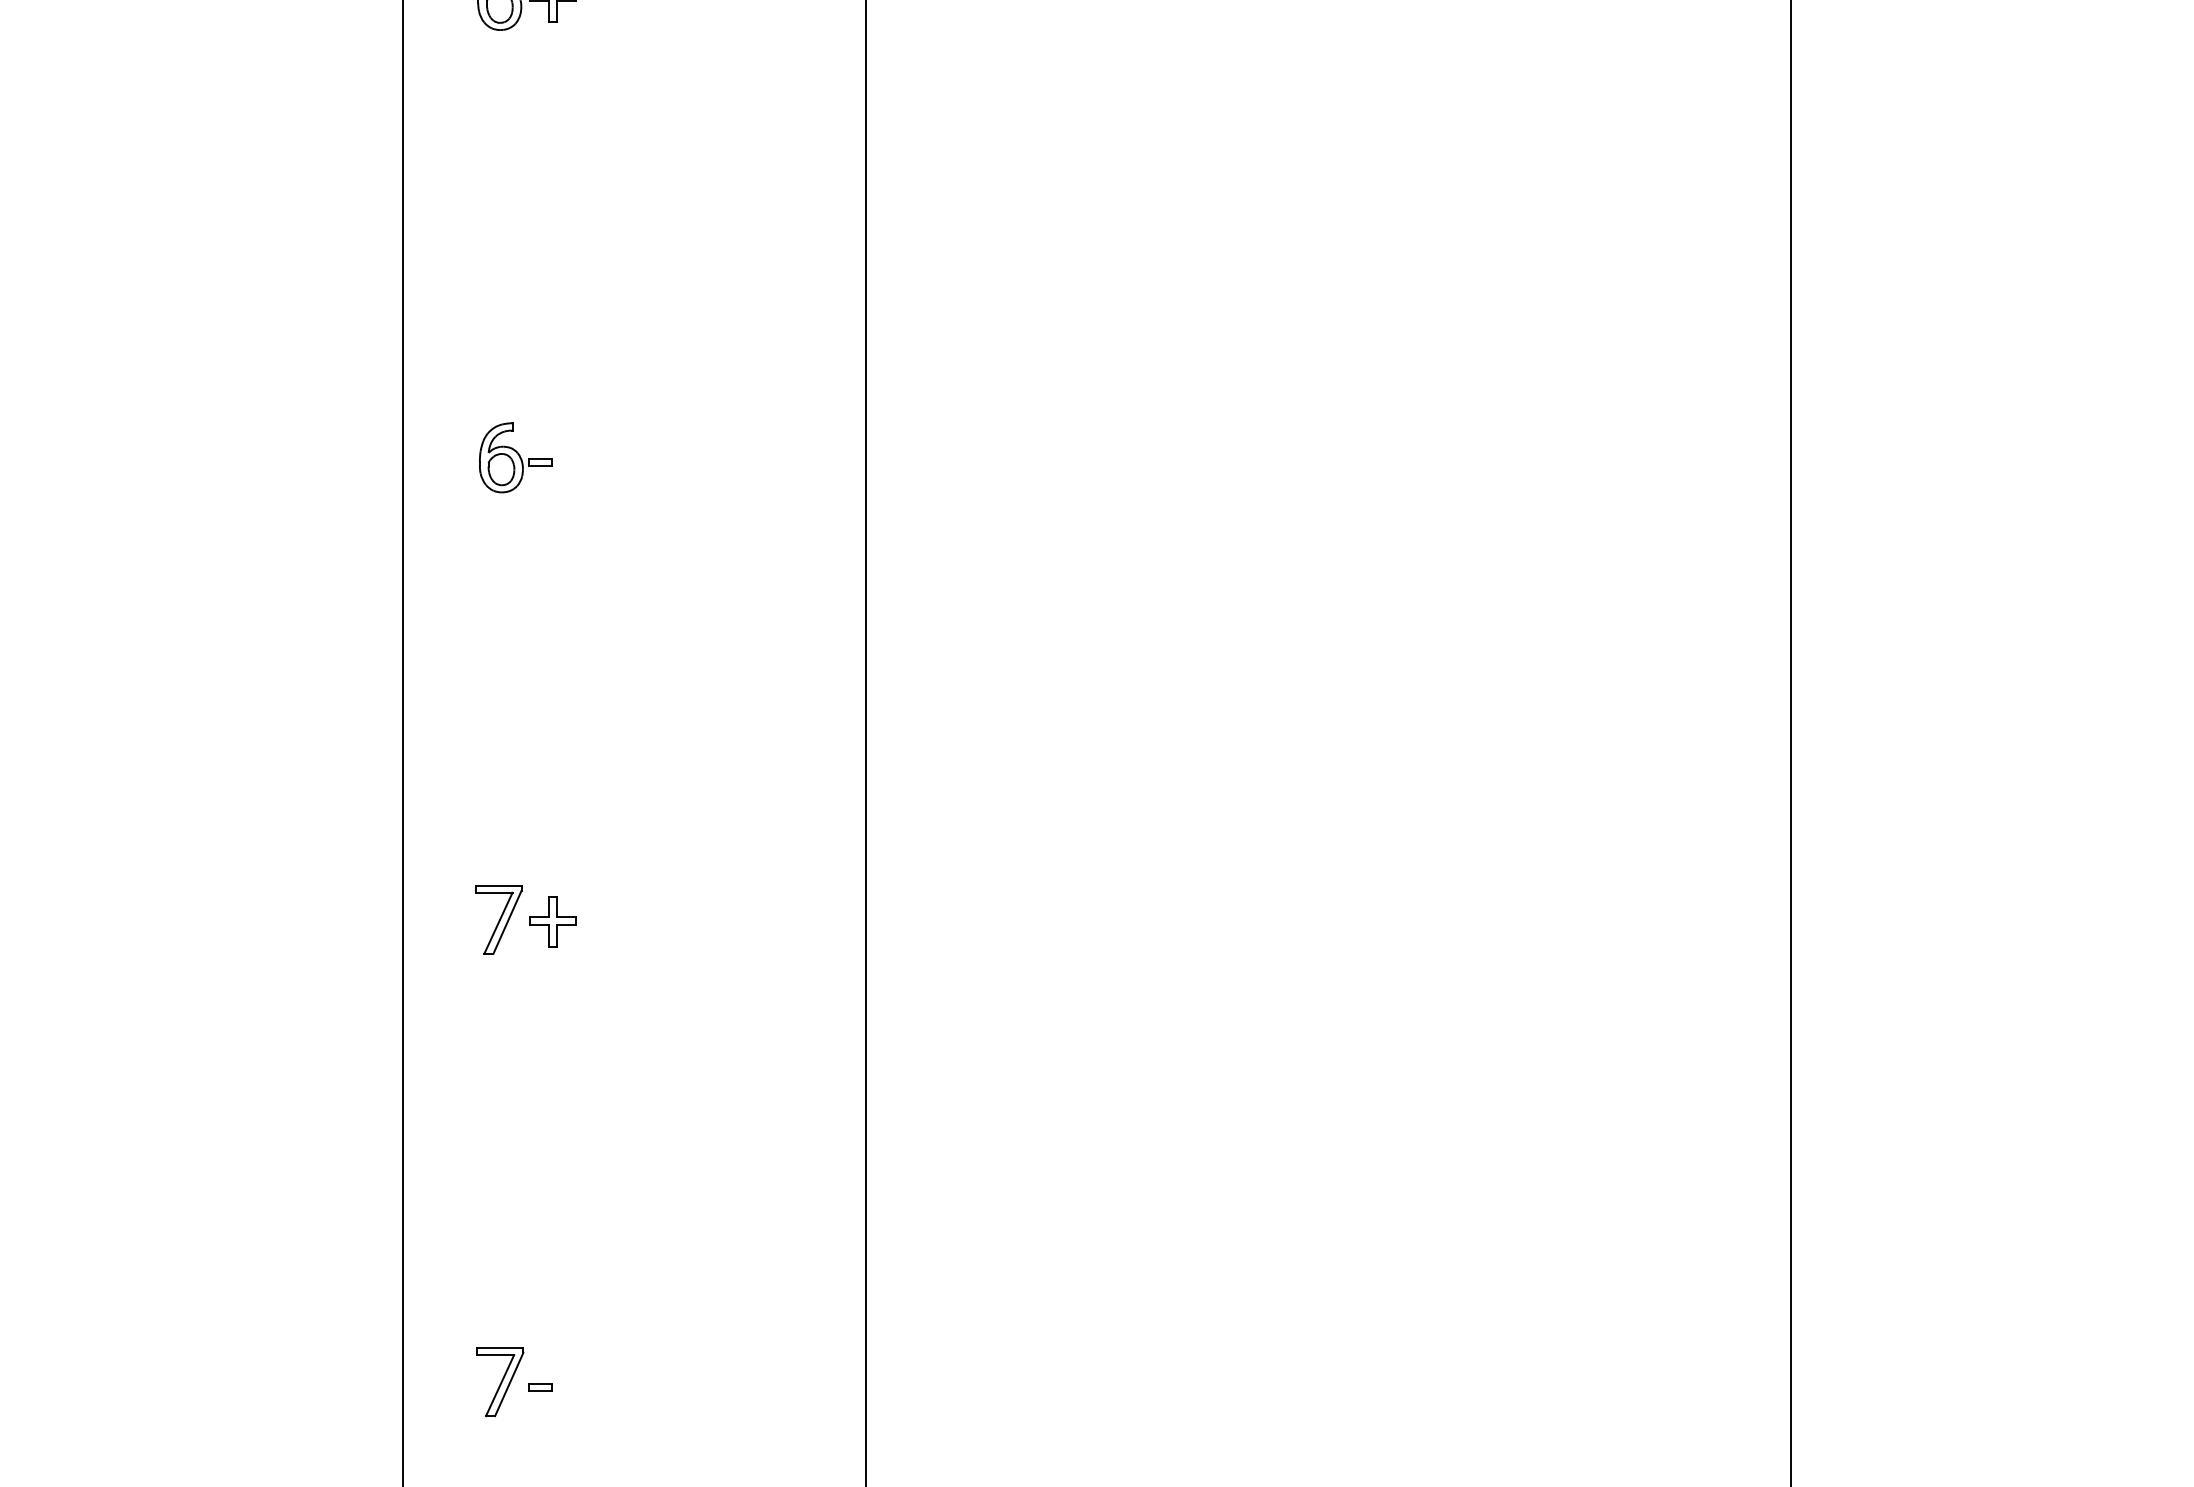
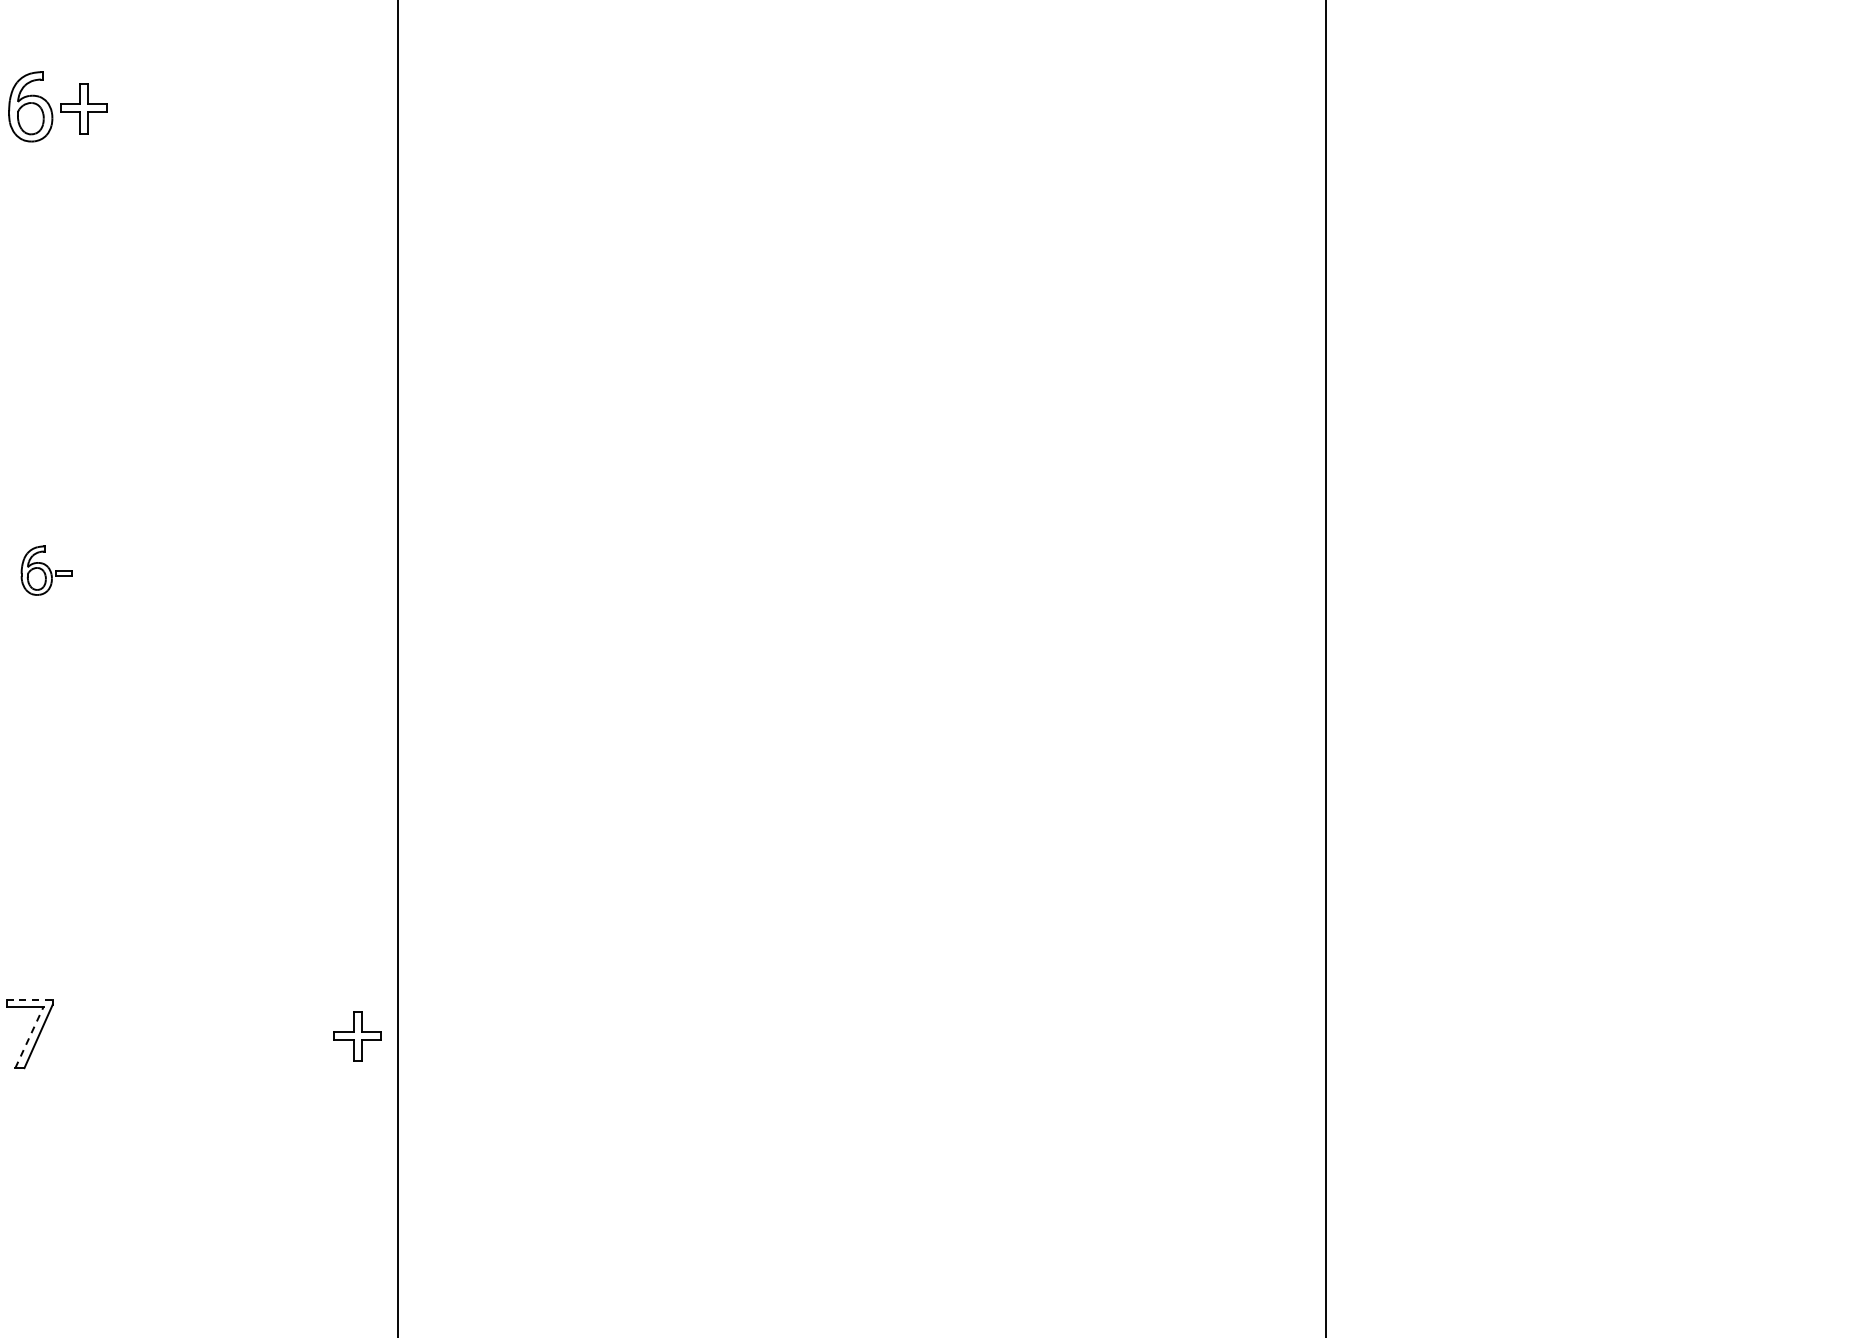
part: (515, 457) -> (46, 570), size x0.7
line: (499, 885) -> (30, 999), solid -> dashed
part: (552, 921) -> (357, 1035), moved
line: (498, 923) -> (29, 1037), solid -> dashed

